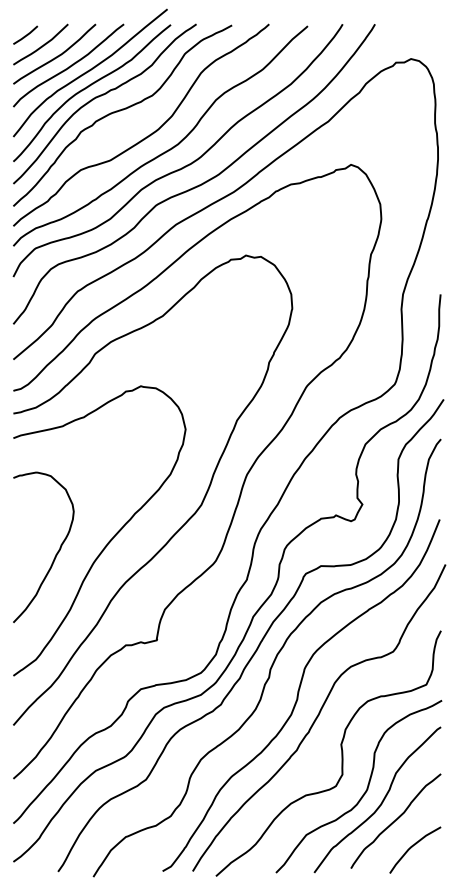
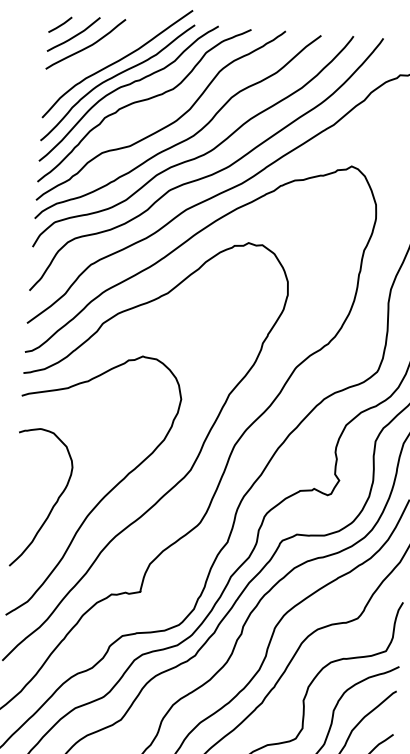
curve: (68, 66) -> (97, 56), removed

